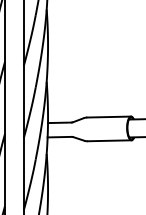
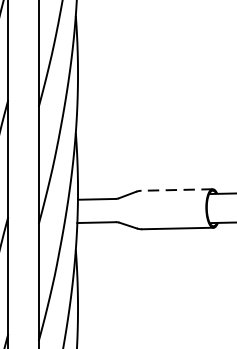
line: (109, 117) -> (177, 190), solid -> dashed

